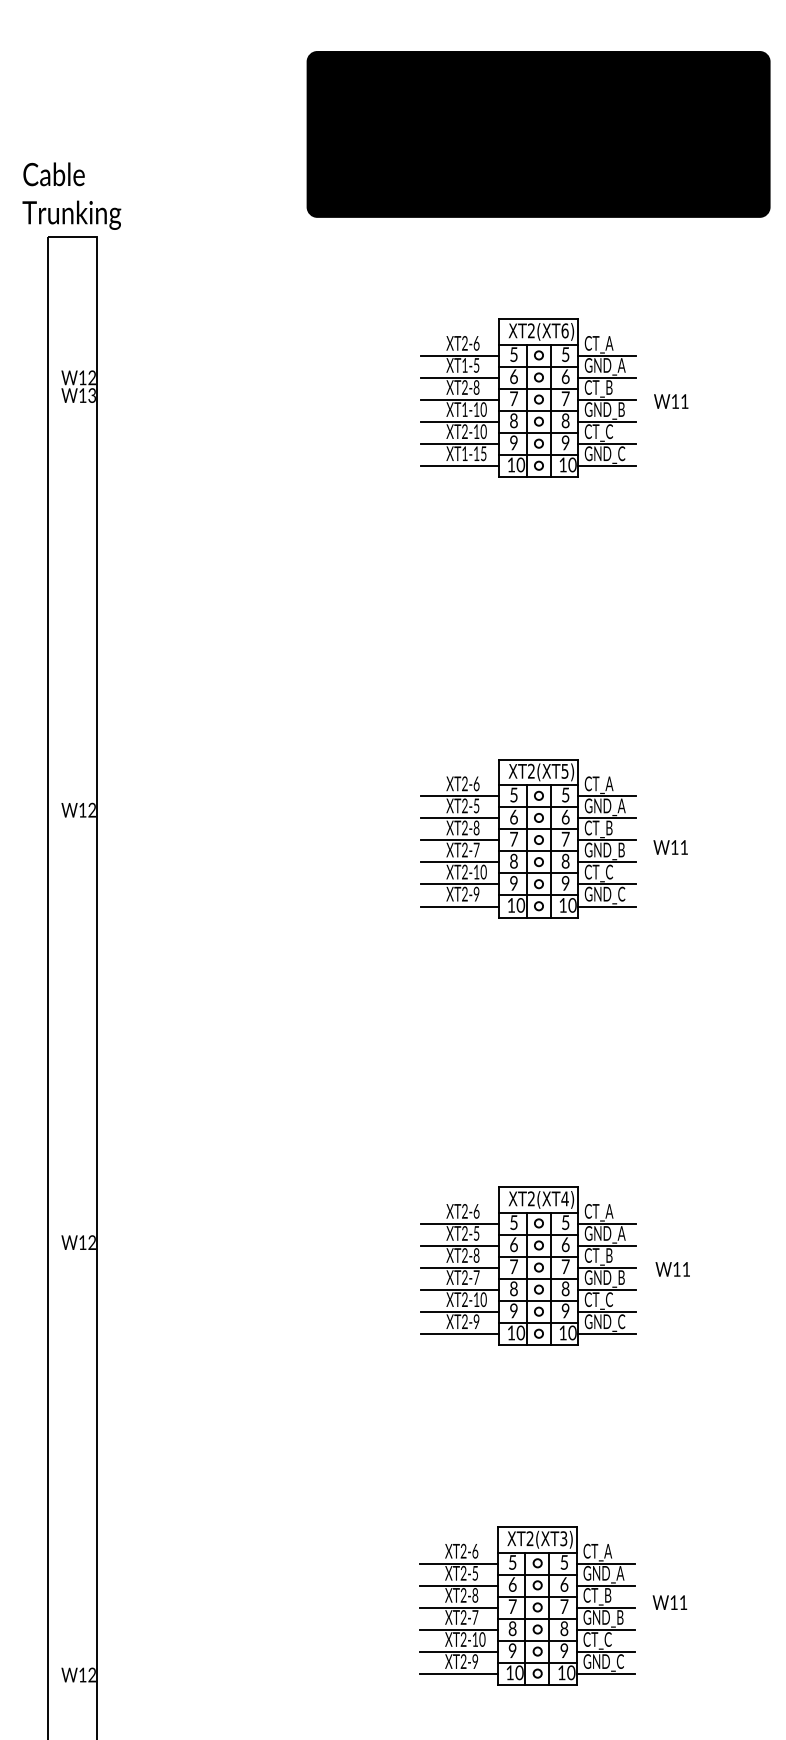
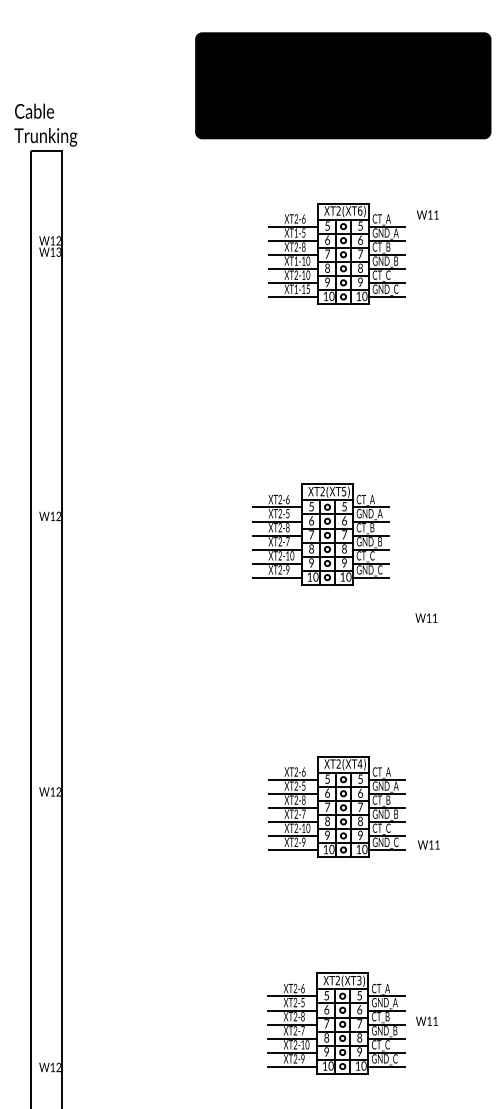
text: (670, 400) -> (427, 214), moved
part: (527, 838) -> (320, 534), moved
text: (670, 846) -> (426, 617), moved
text: (672, 1268) -> (428, 844), moved

